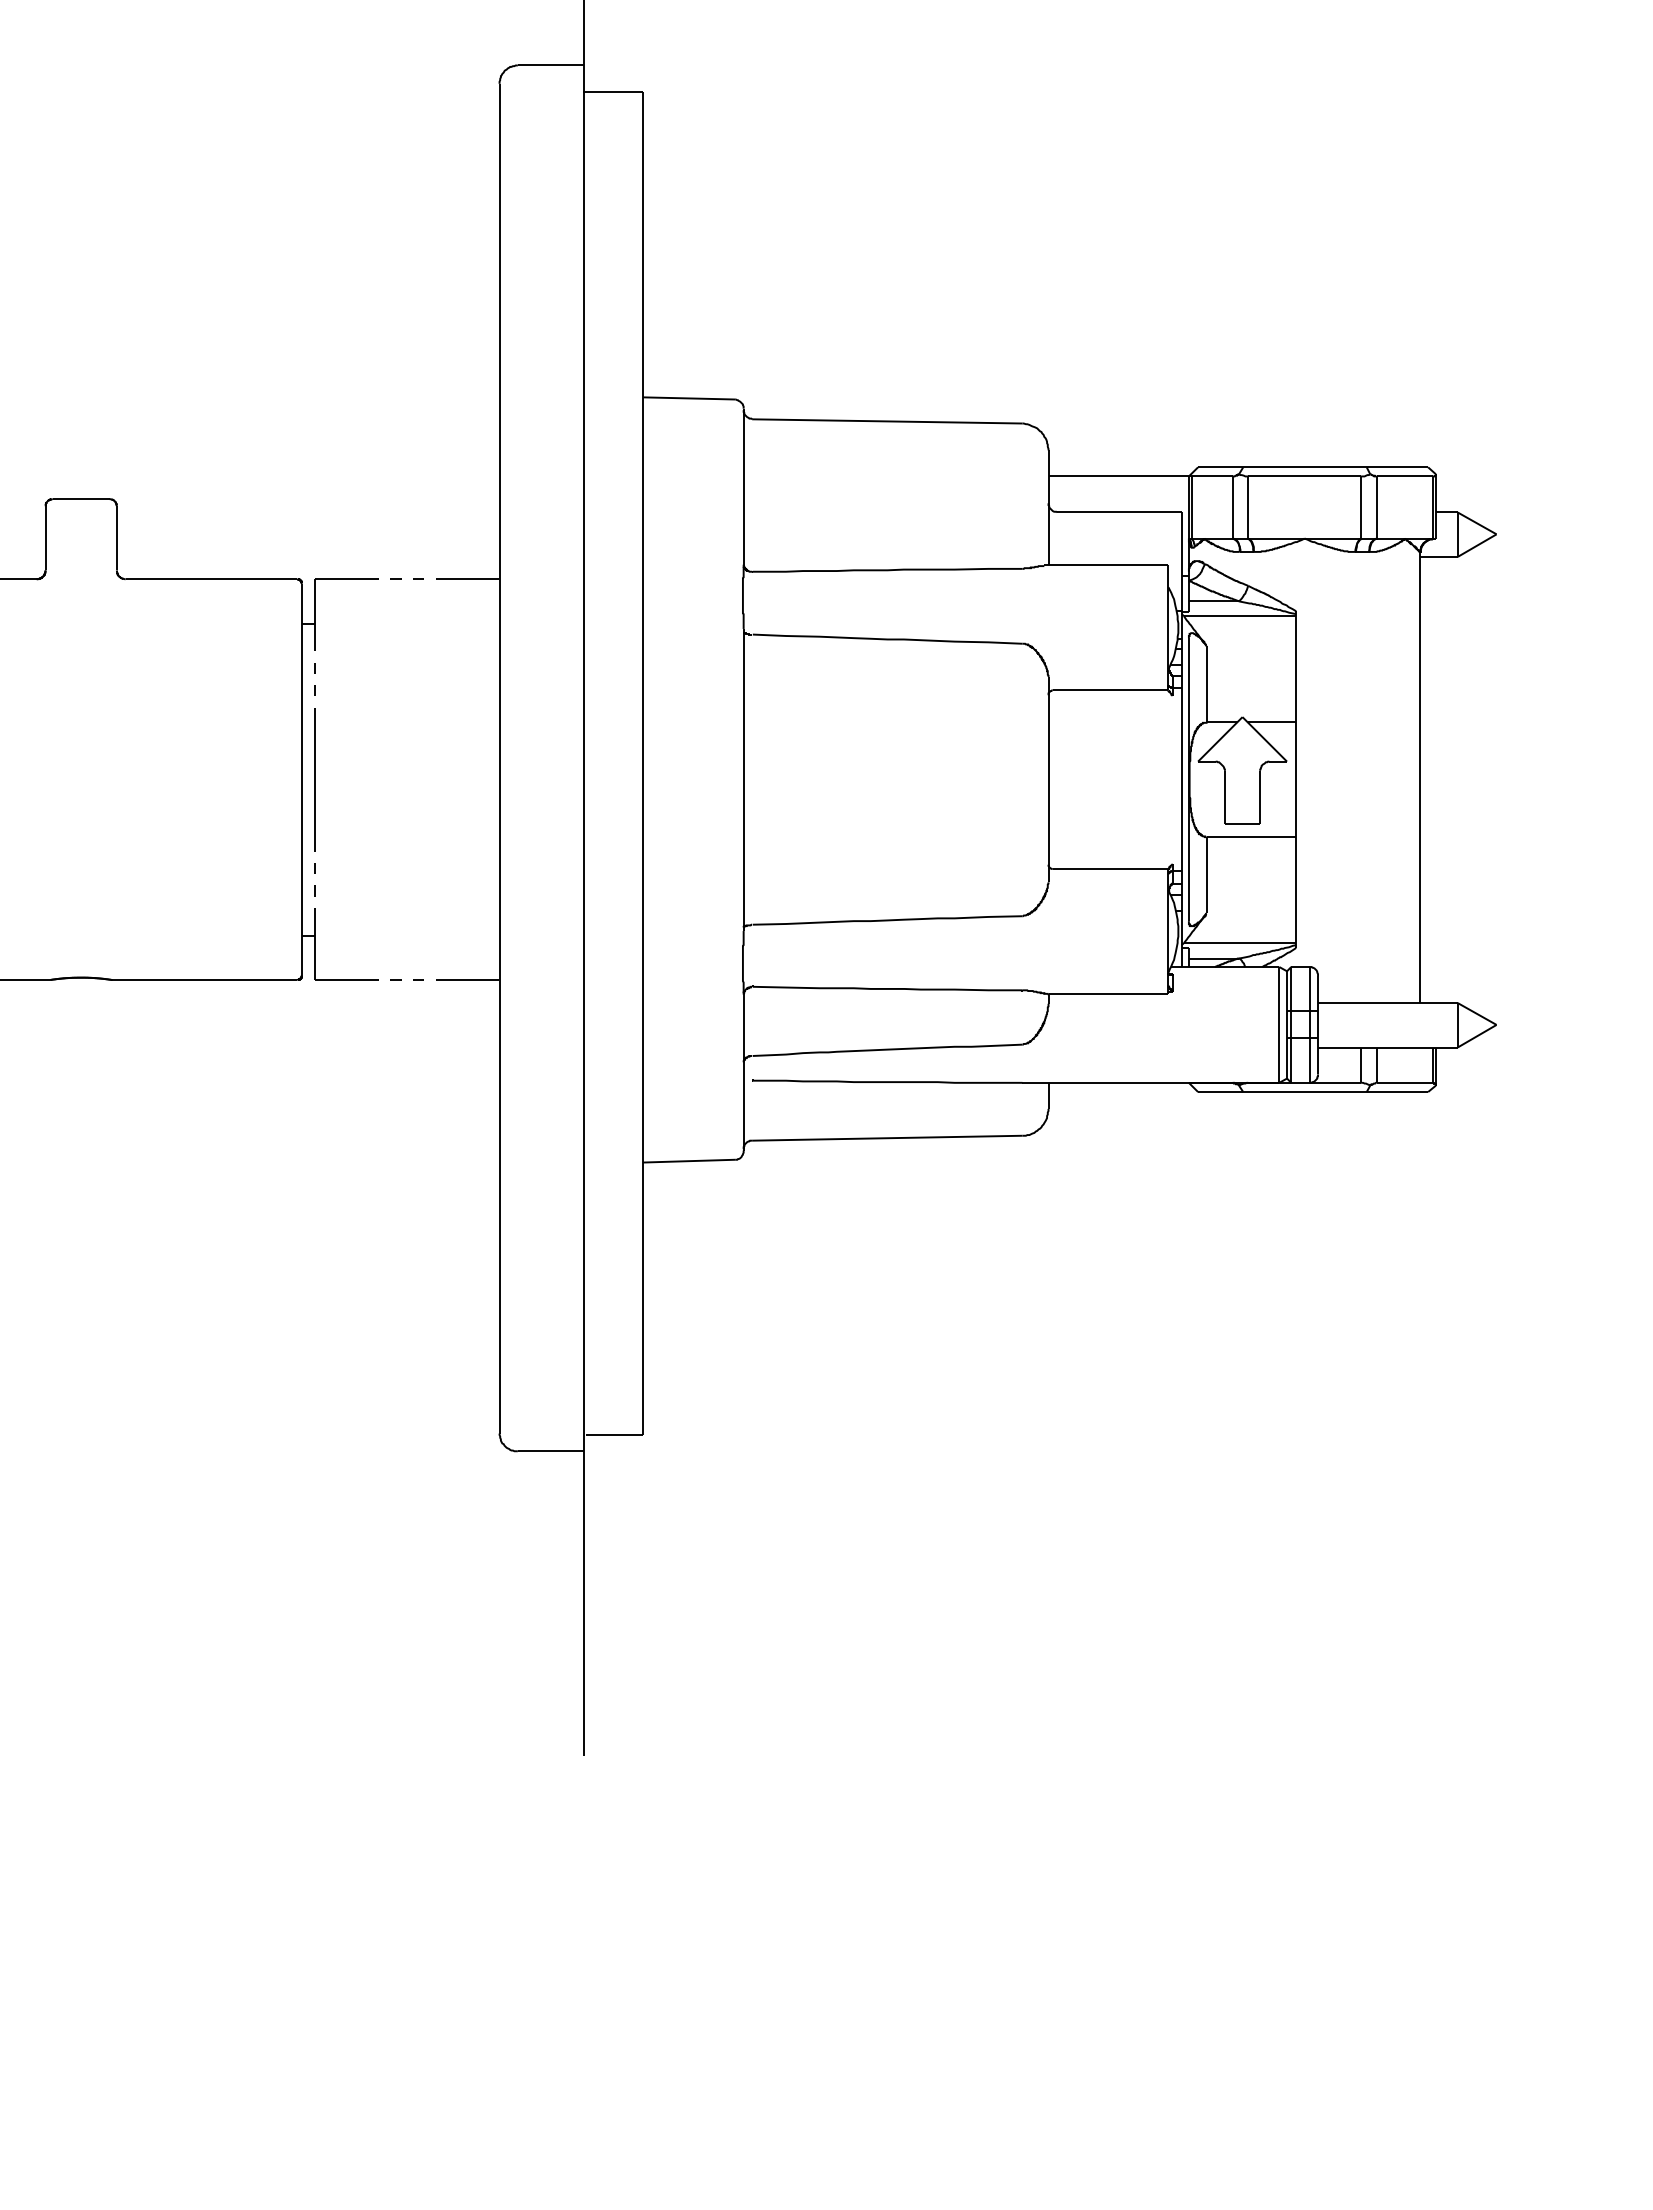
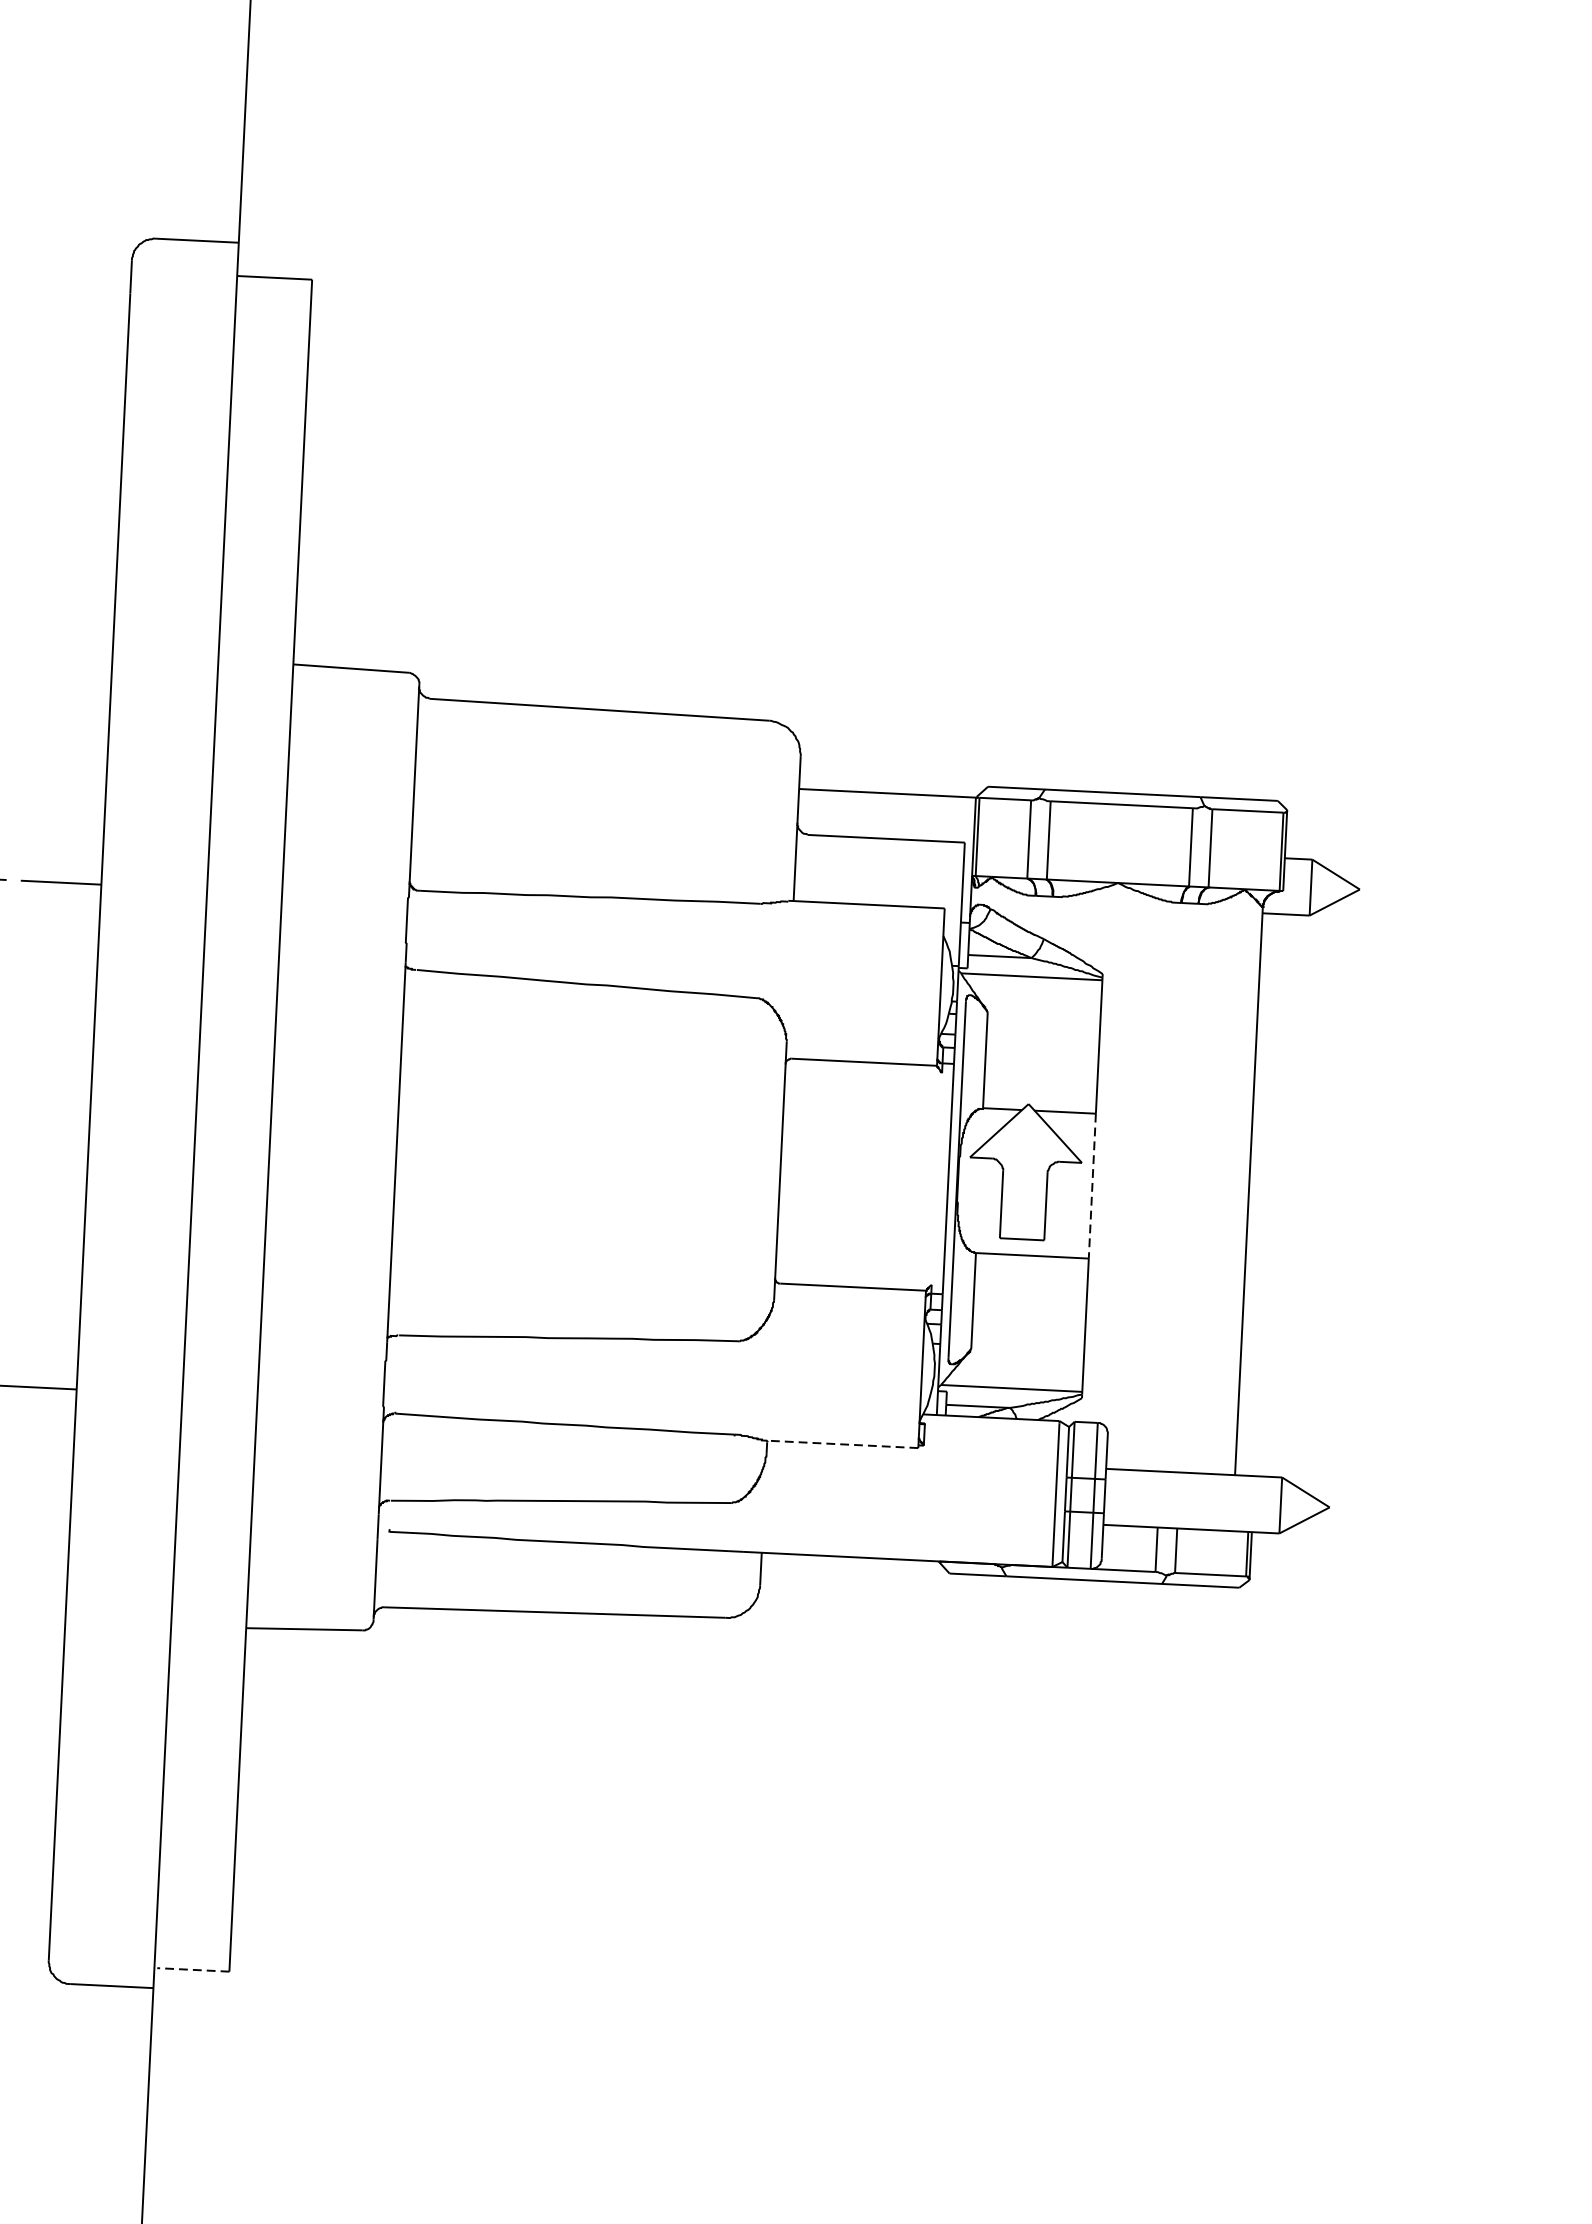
line: (1296, 779) -> (1092, 1185), solid -> dashed
line: (1108, 993) -> (842, 1443), solid -> dashed
line: (614, 1435) -> (193, 1970), solid -> dashed

